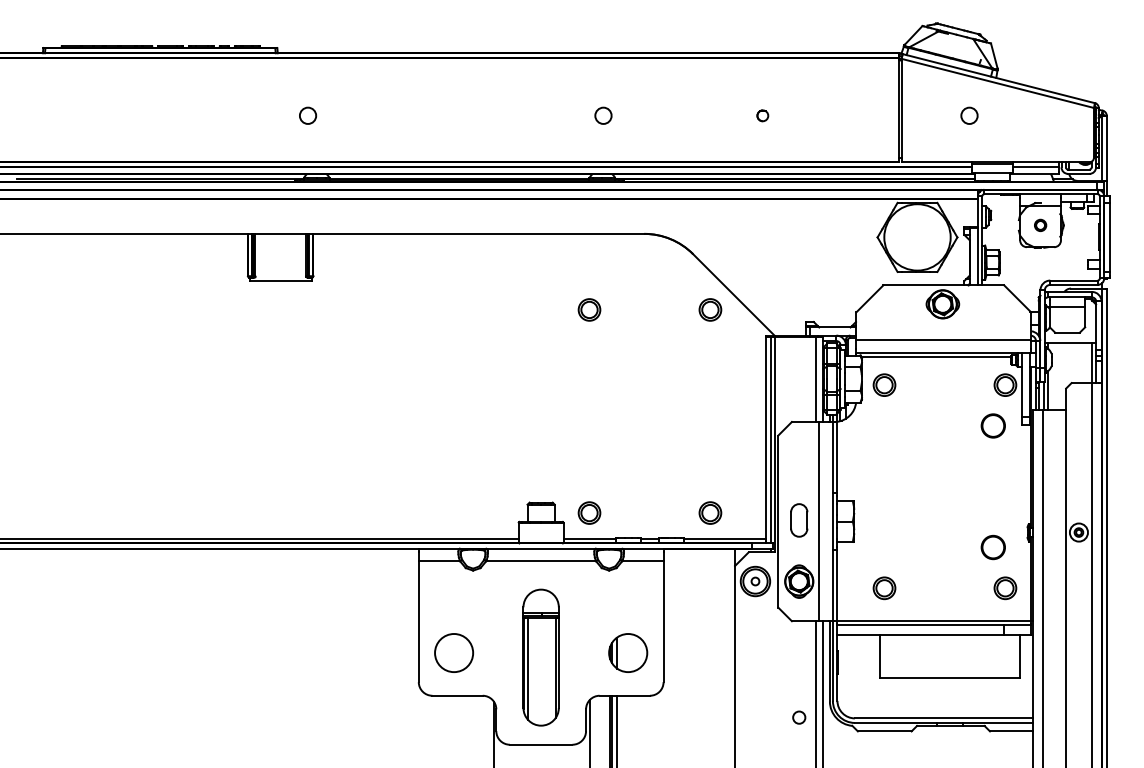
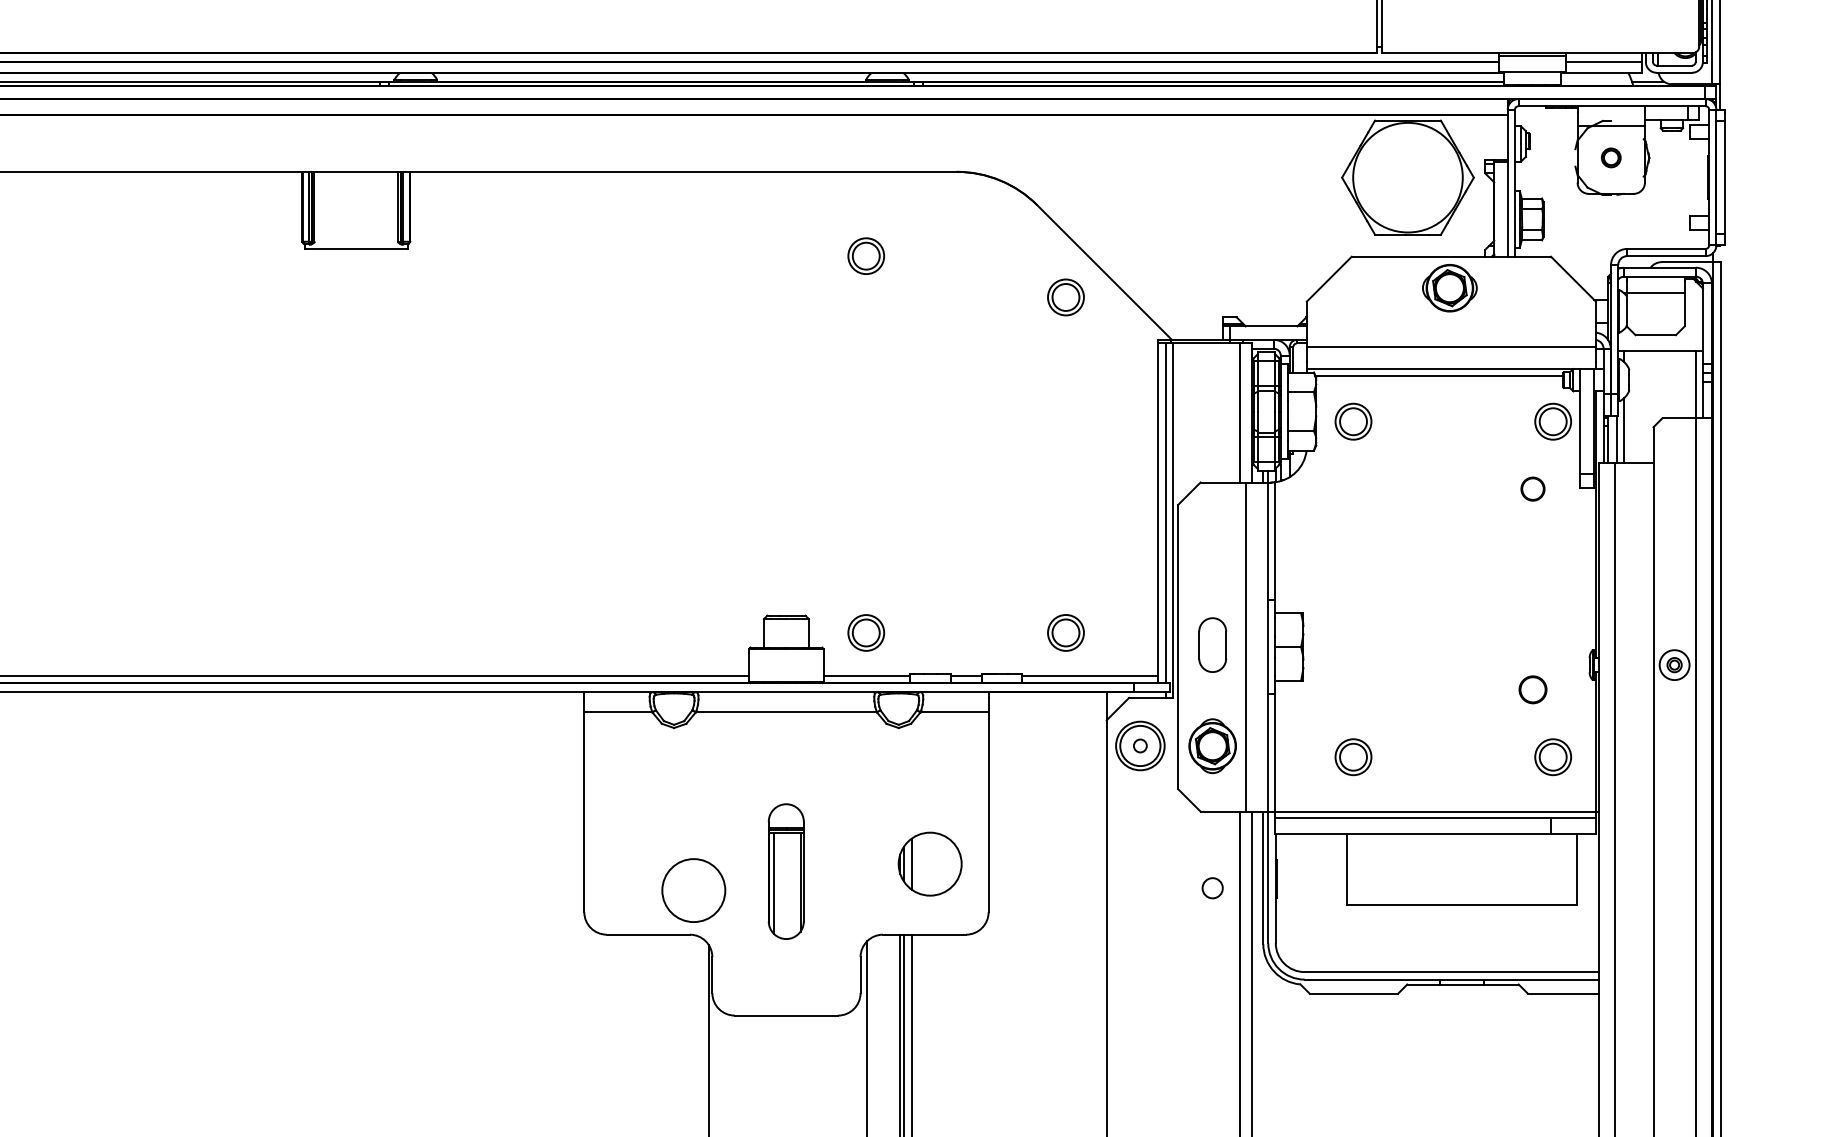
part: (589, 309) -> (866, 255), moved
circle: (992, 425) -> (1531, 488), size x0.6
part: (992, 547) -> (1531, 689), size x0.7
circle: (453, 652) -> (692, 889), moved
part: (540, 657) -> (785, 871), size x0.6
circle: (799, 717) -> (1213, 888), moved

